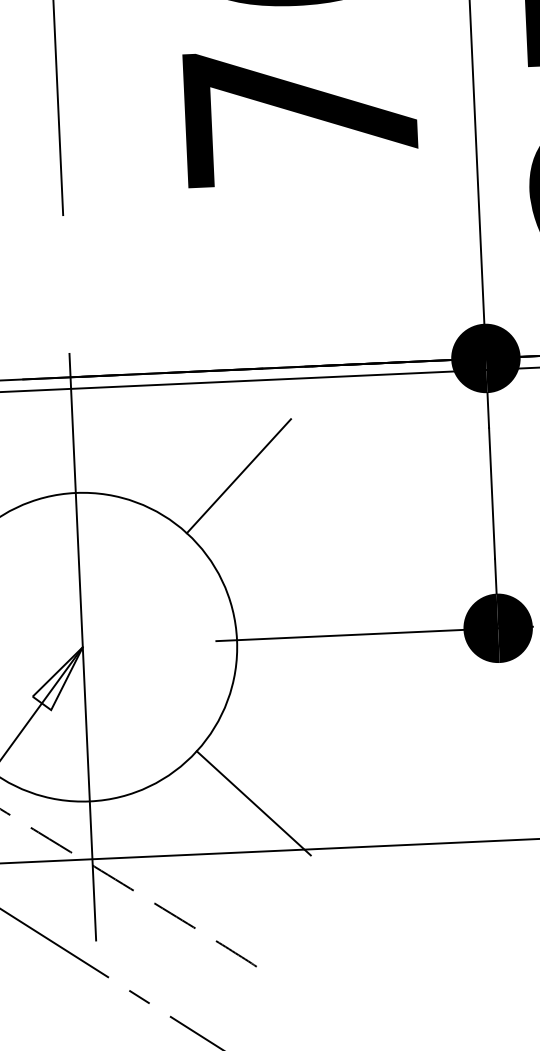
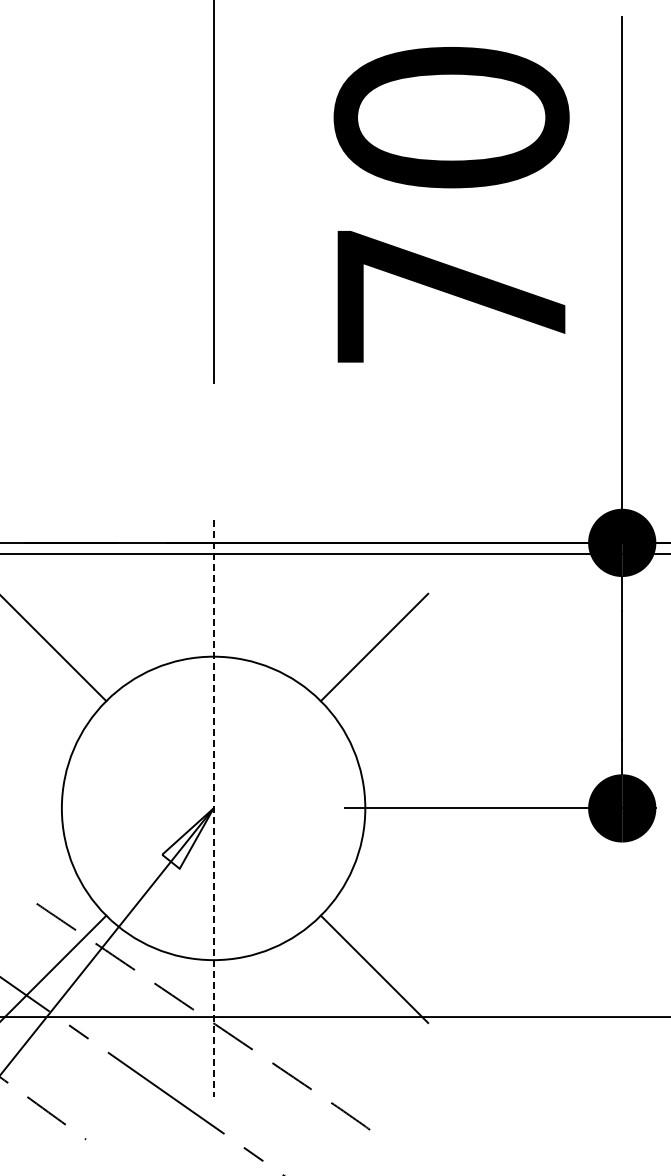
line: (82, 647) -> (213, 808), solid -> dashed

